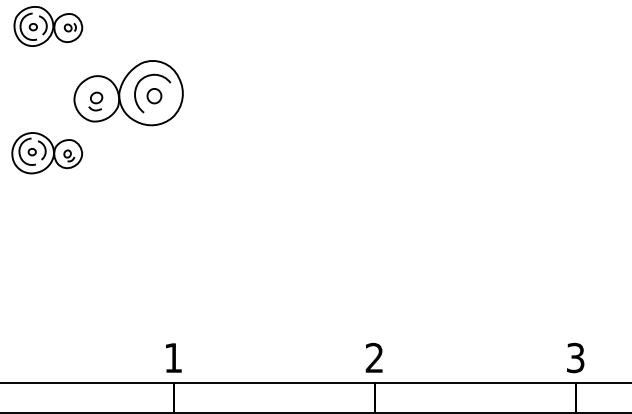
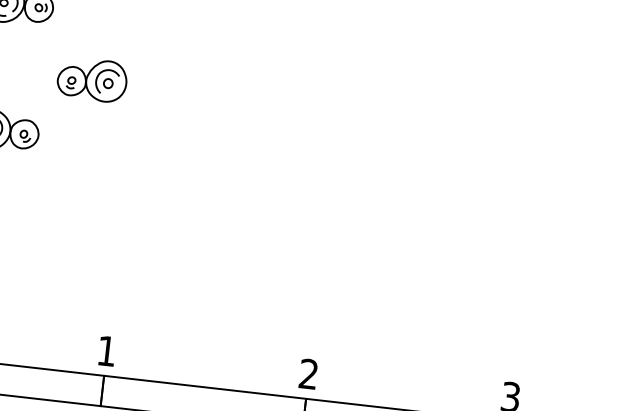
part: (128, 92) -> (92, 79), size x0.62

